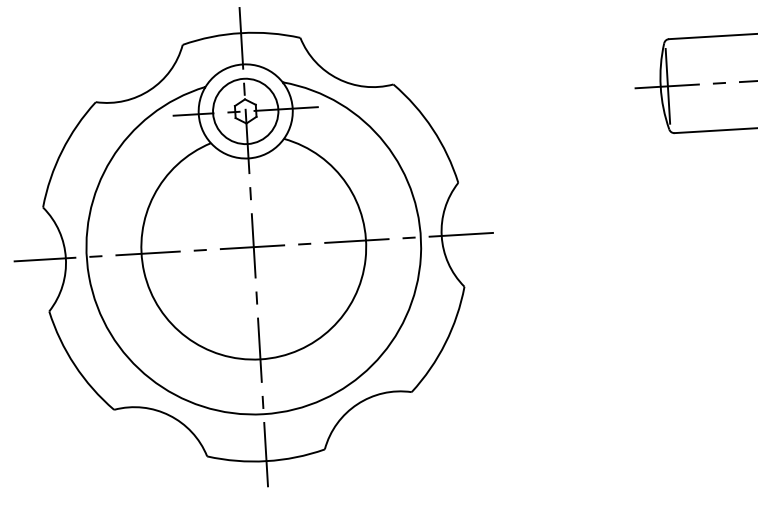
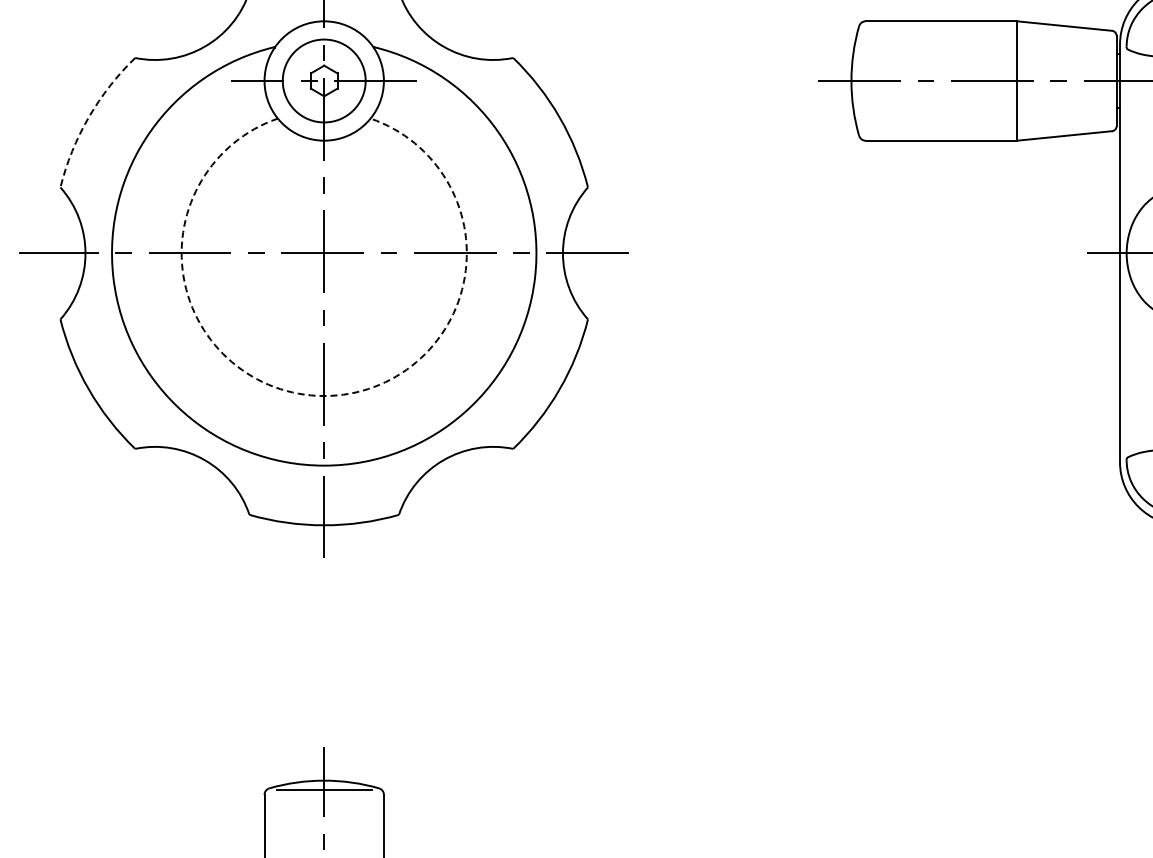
line: (667, 85) -> (860, 80), removed
arc: (61, 151) -> (88, 117), solid -> dashed
arc: (260, 359) -> (324, 396), solid -> dashed

